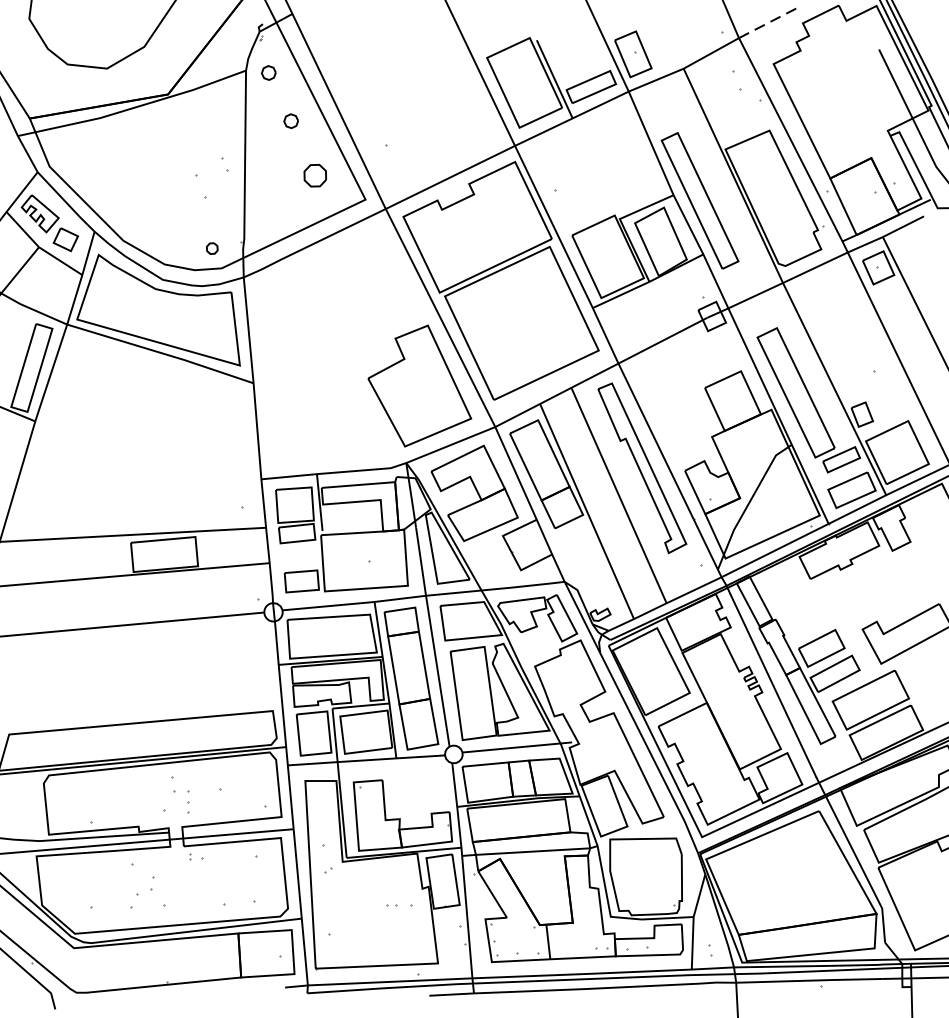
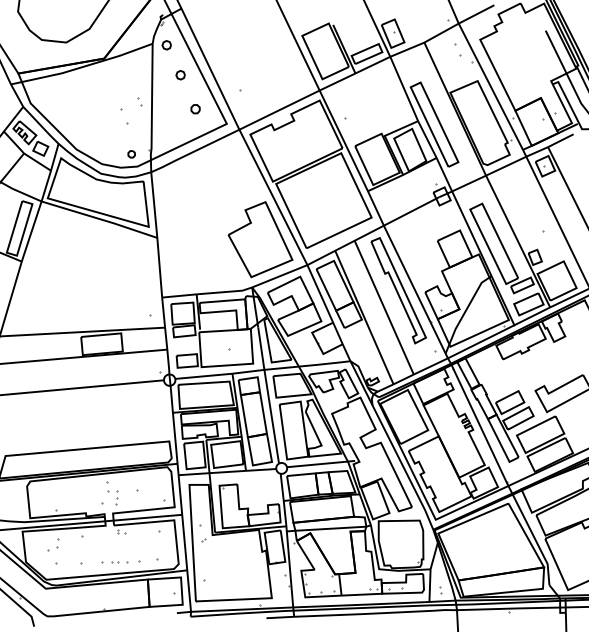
line: (767, 23) -> (476, 14), dashed -> solid
part: (315, 176) -> (195, 109), size x0.62
part: (145, 885) -> (53, 544), moved
part: (398, 905) -> (119, 562), moved

